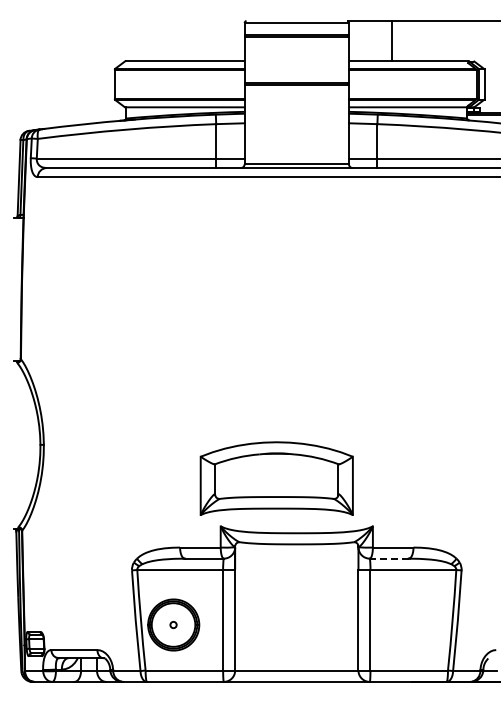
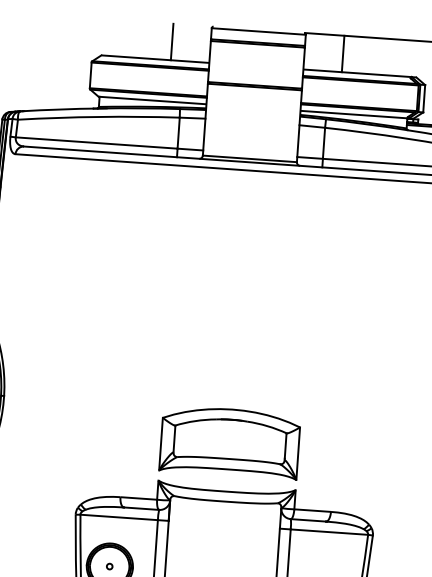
line: (201, 41) -> (171, 42), added
part: (276, 478) -> (229, 442), moved
line: (388, 558) -> (307, 520), dashed -> solid

